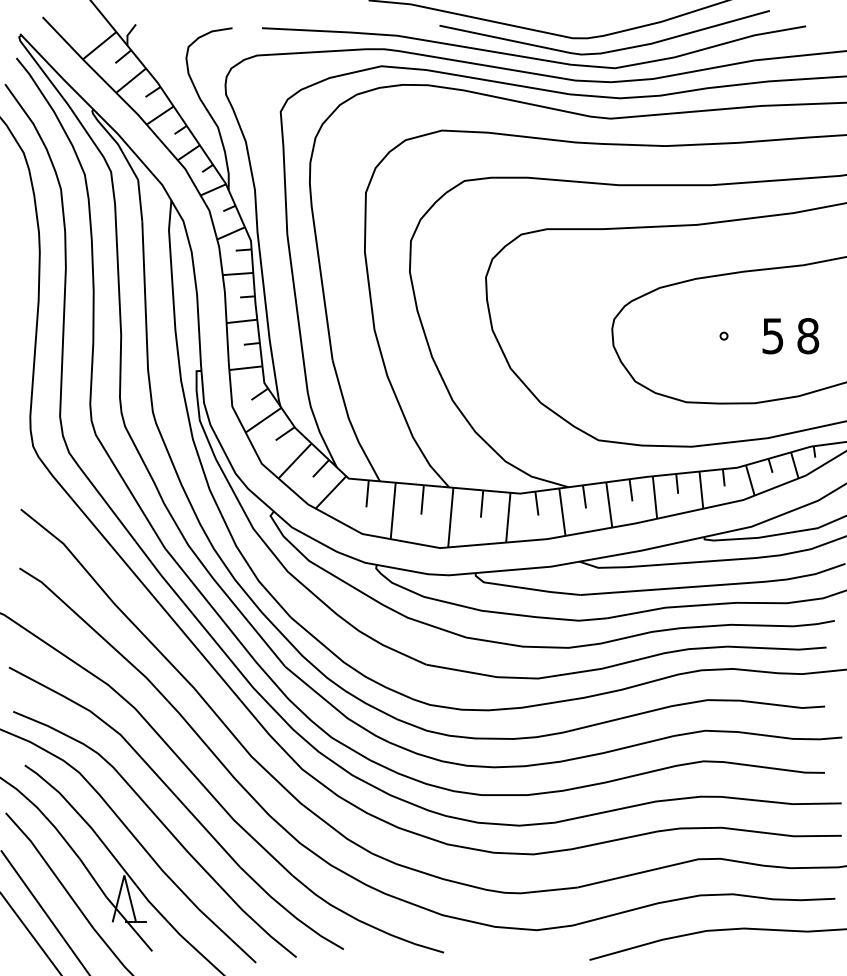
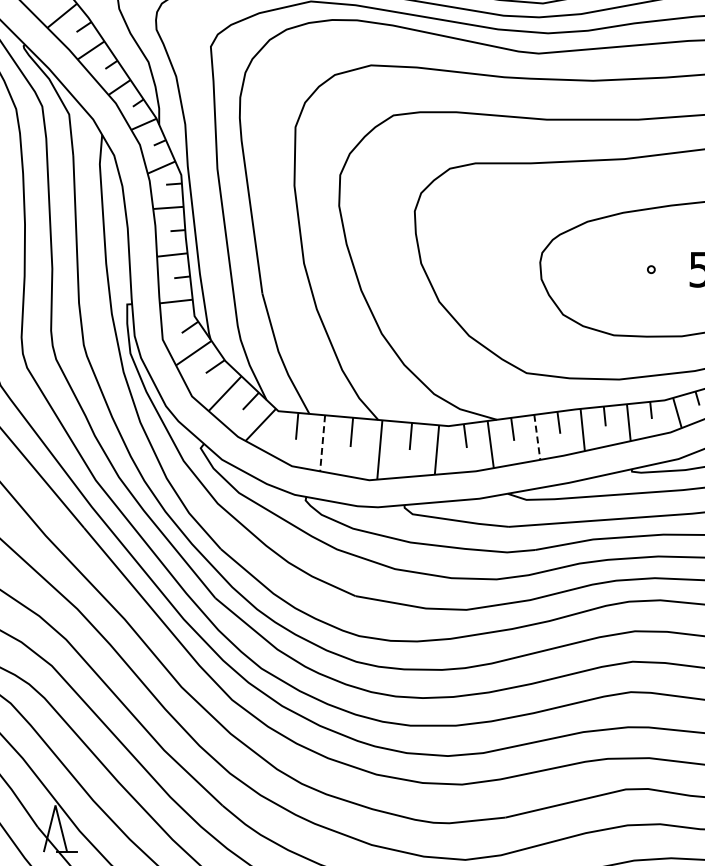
line: (609, 504) -> (537, 436), solid -> dashed
line: (393, 511) -> (322, 443), solid -> dashed

